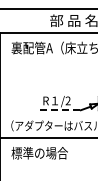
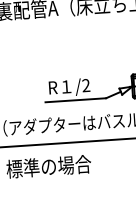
line: (61, 110) -> (77, 100), dashed -> solid

